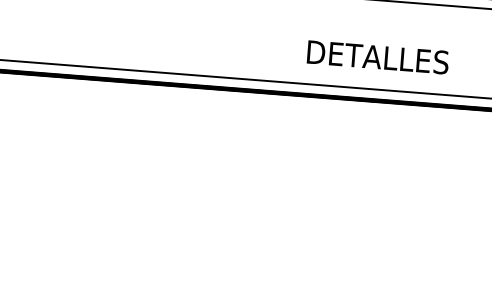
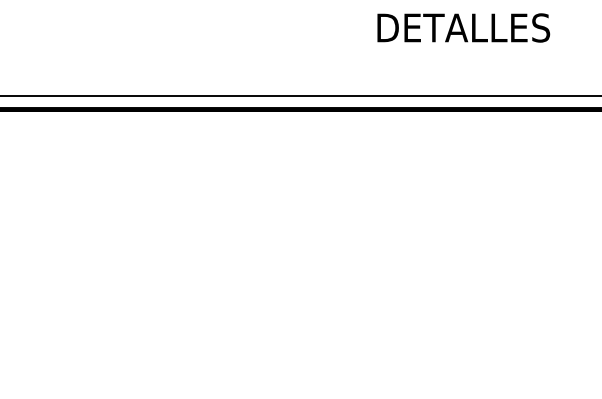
text: (377, 57) -> (463, 27), moved

